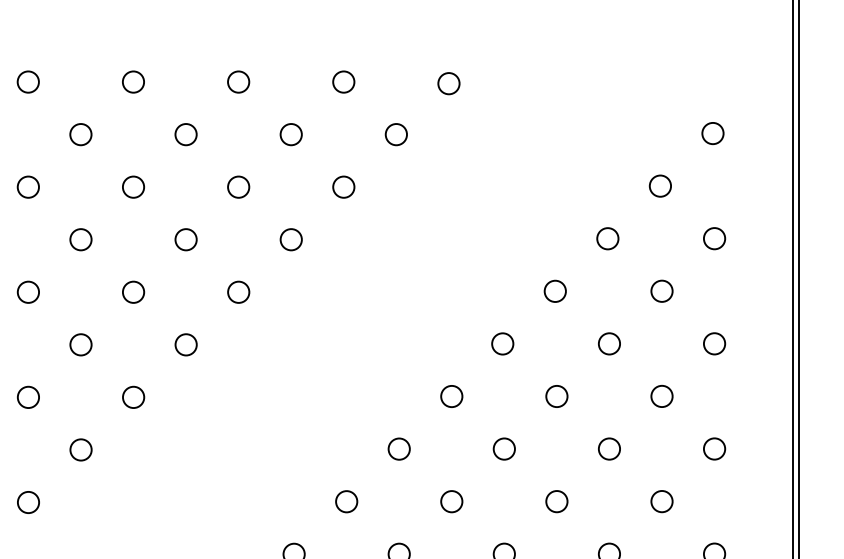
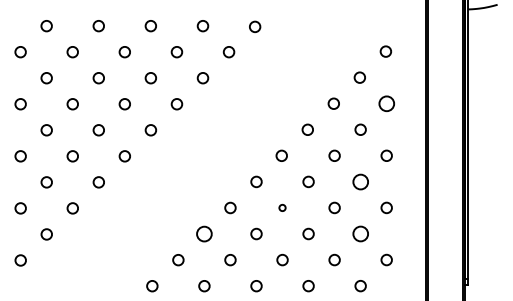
circle: (714, 238) -> (386, 103), size x1.4
circle: (661, 395) -> (360, 181), size x1.4
circle: (504, 448) -> (282, 207), size x0.6
circle: (346, 500) -> (204, 233), size x1.4
circle: (661, 500) -> (360, 233), size x1.4

